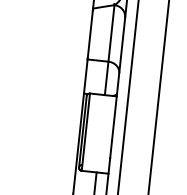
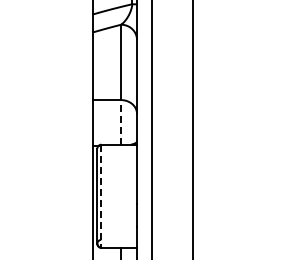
line: (106, 77) -> (121, 121), solid -> dashed
line: (85, 132) -> (101, 196), solid -> dashed

